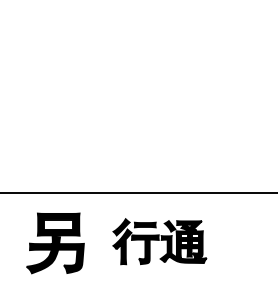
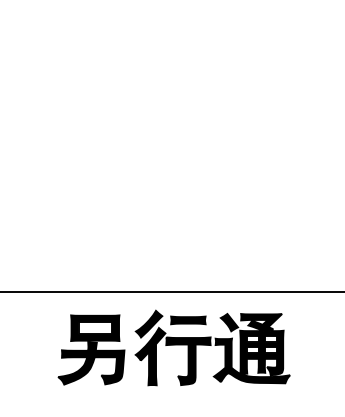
part: (159, 241) -> (212, 347), size x1.43

